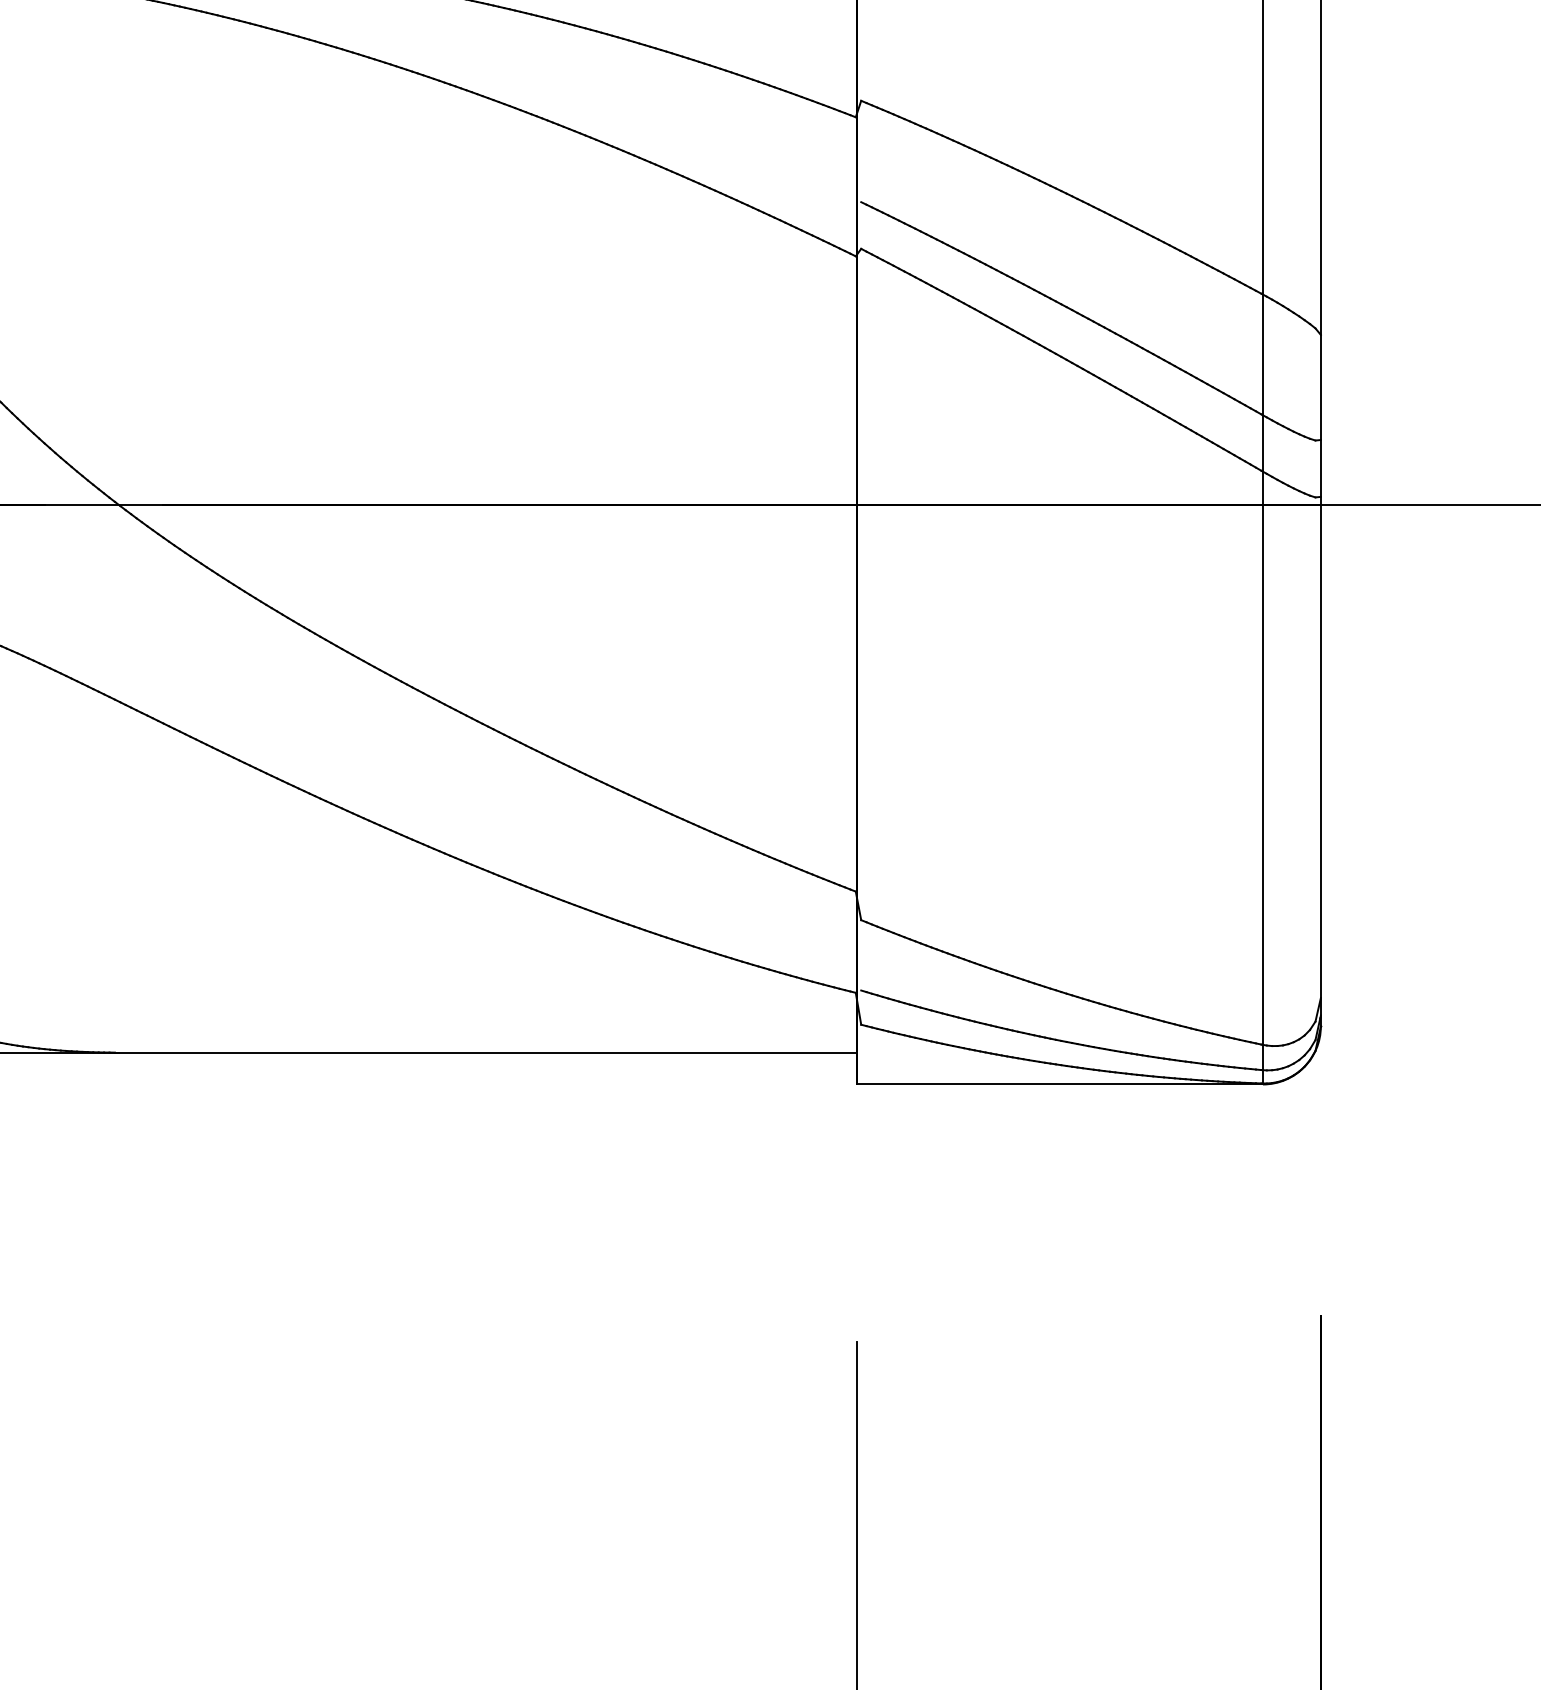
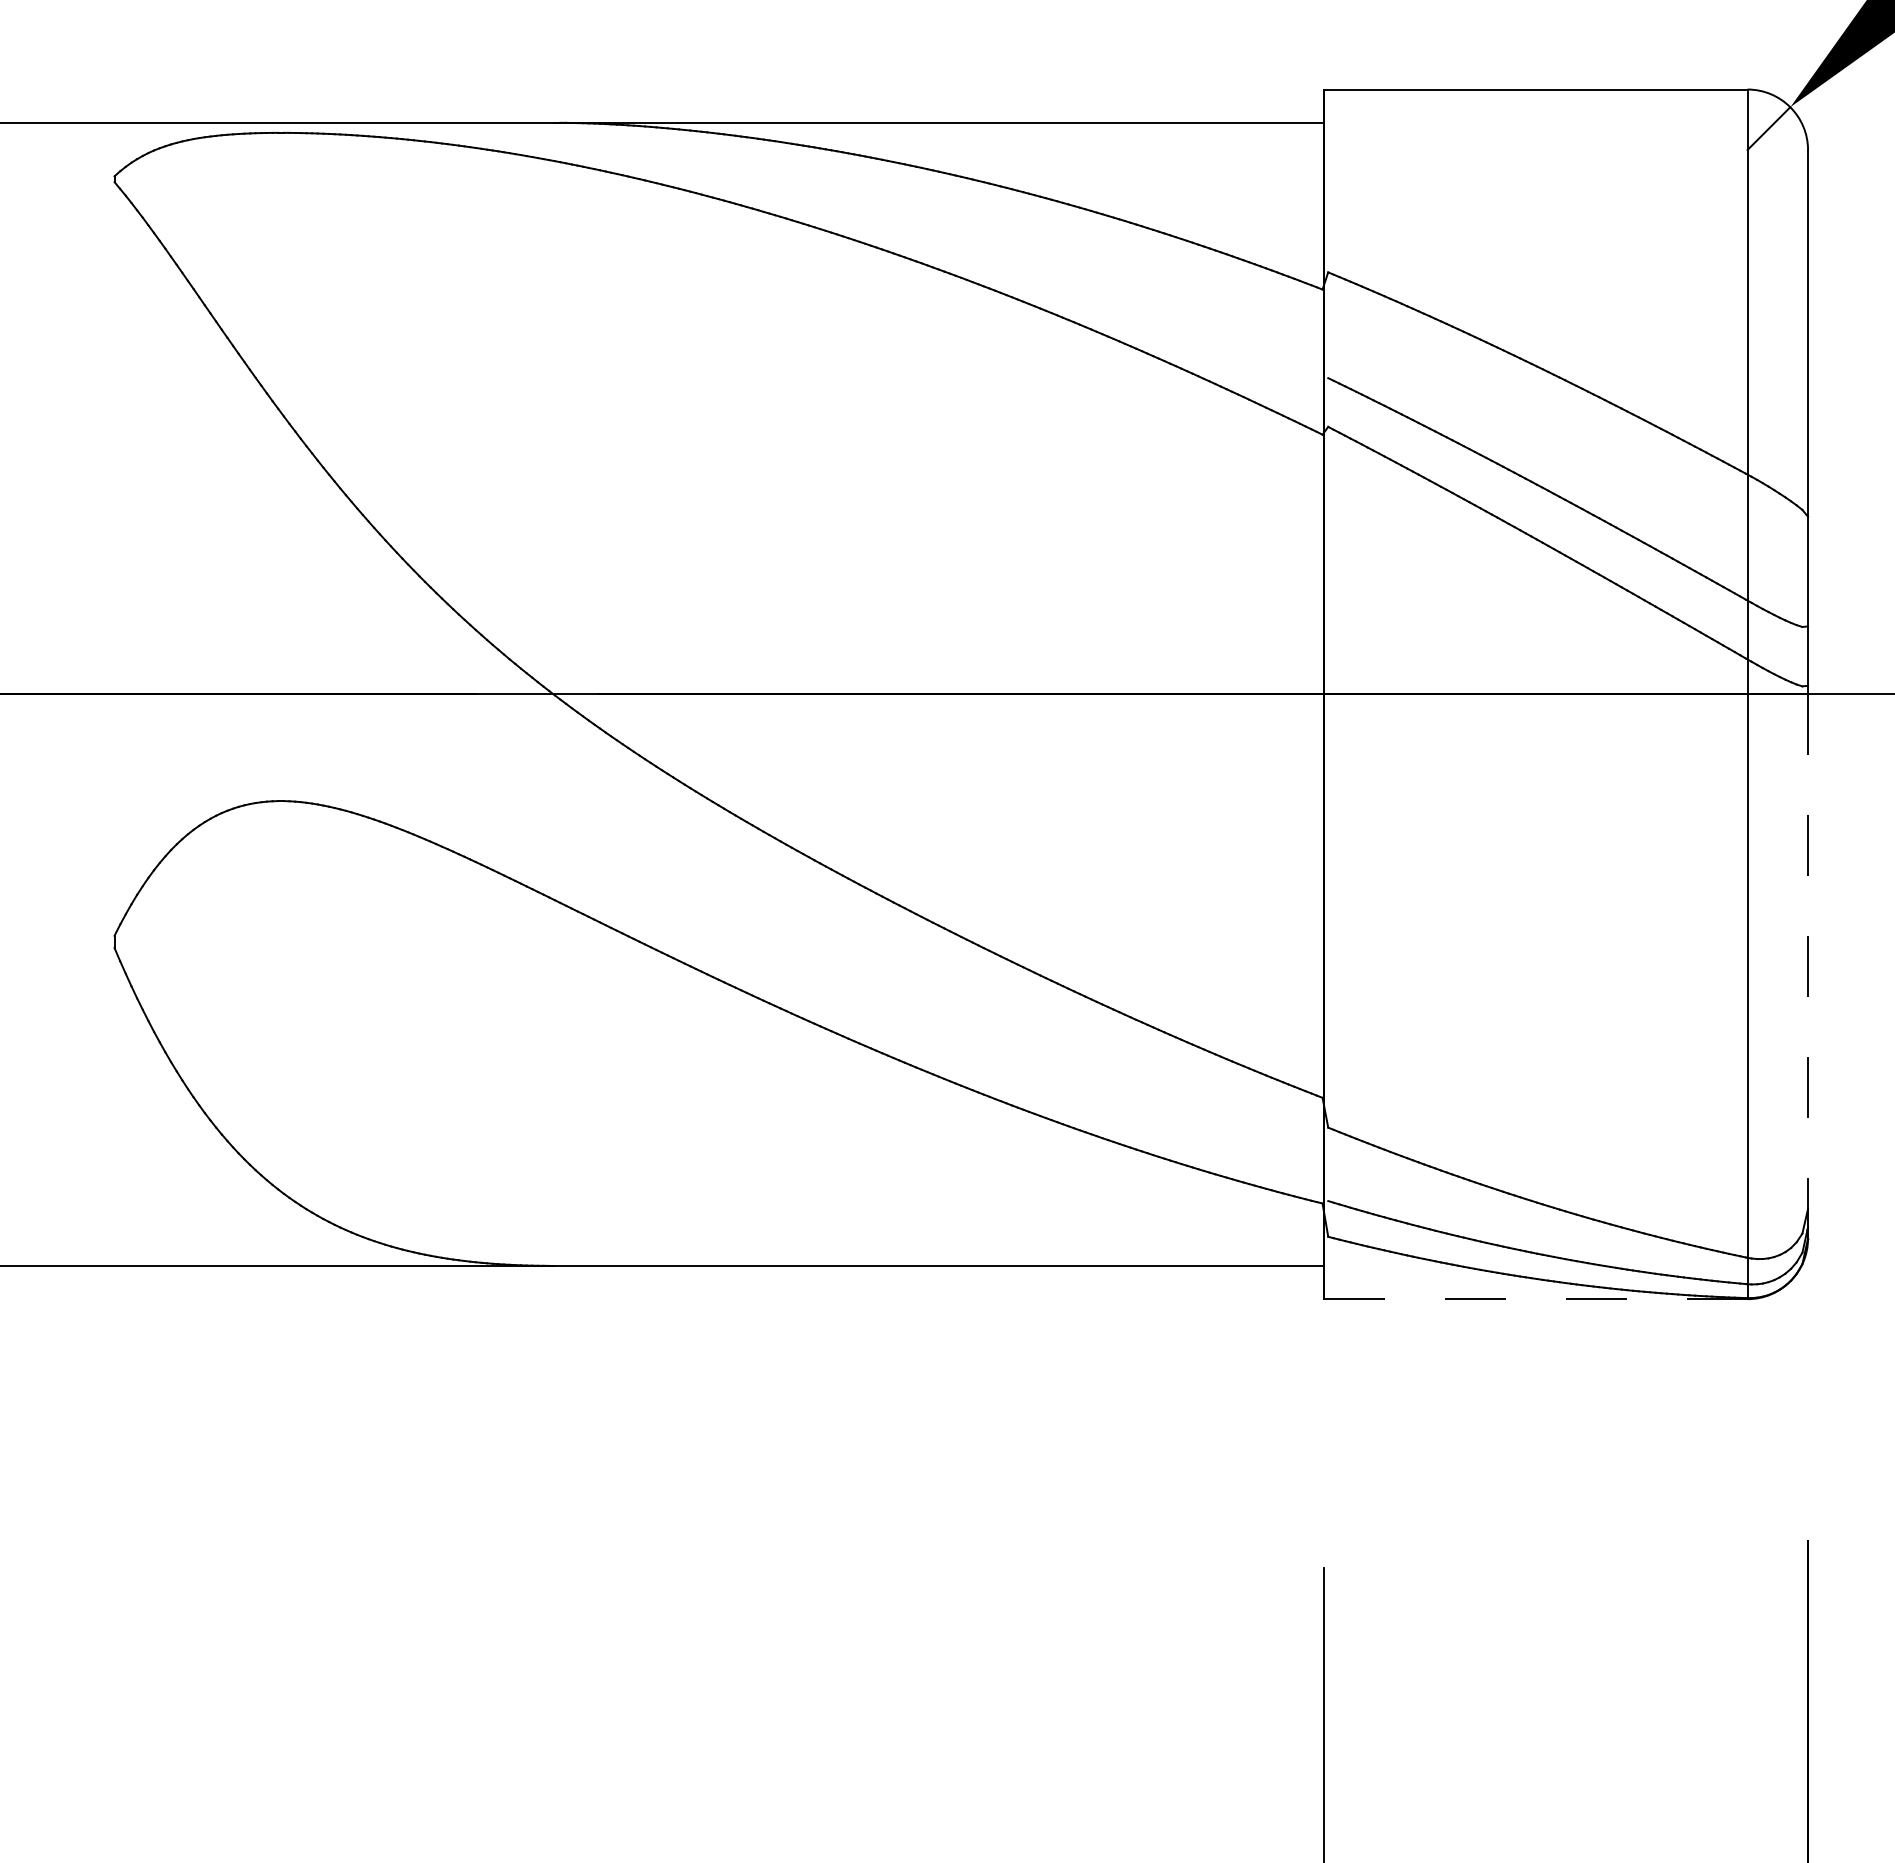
line: (1321, 765) -> (1808, 966), solid -> dashed
line: (1059, 1084) -> (1535, 1299), solid -> dashed

